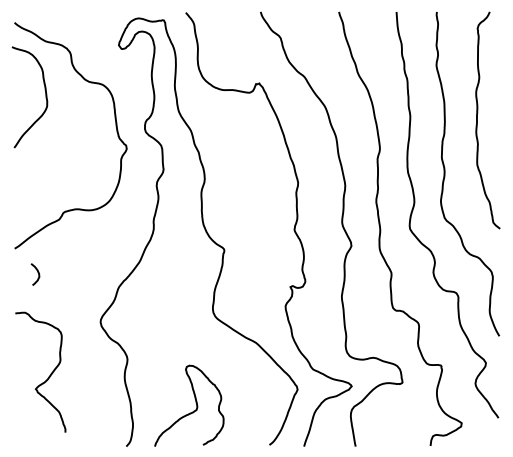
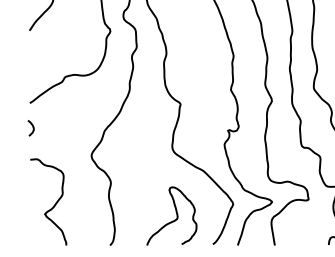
curve: (37, 272) -> (32, 126), moved
curve: (48, 376) -> (54, 205), moved
curve: (193, 410) -> (174, 219), moved

